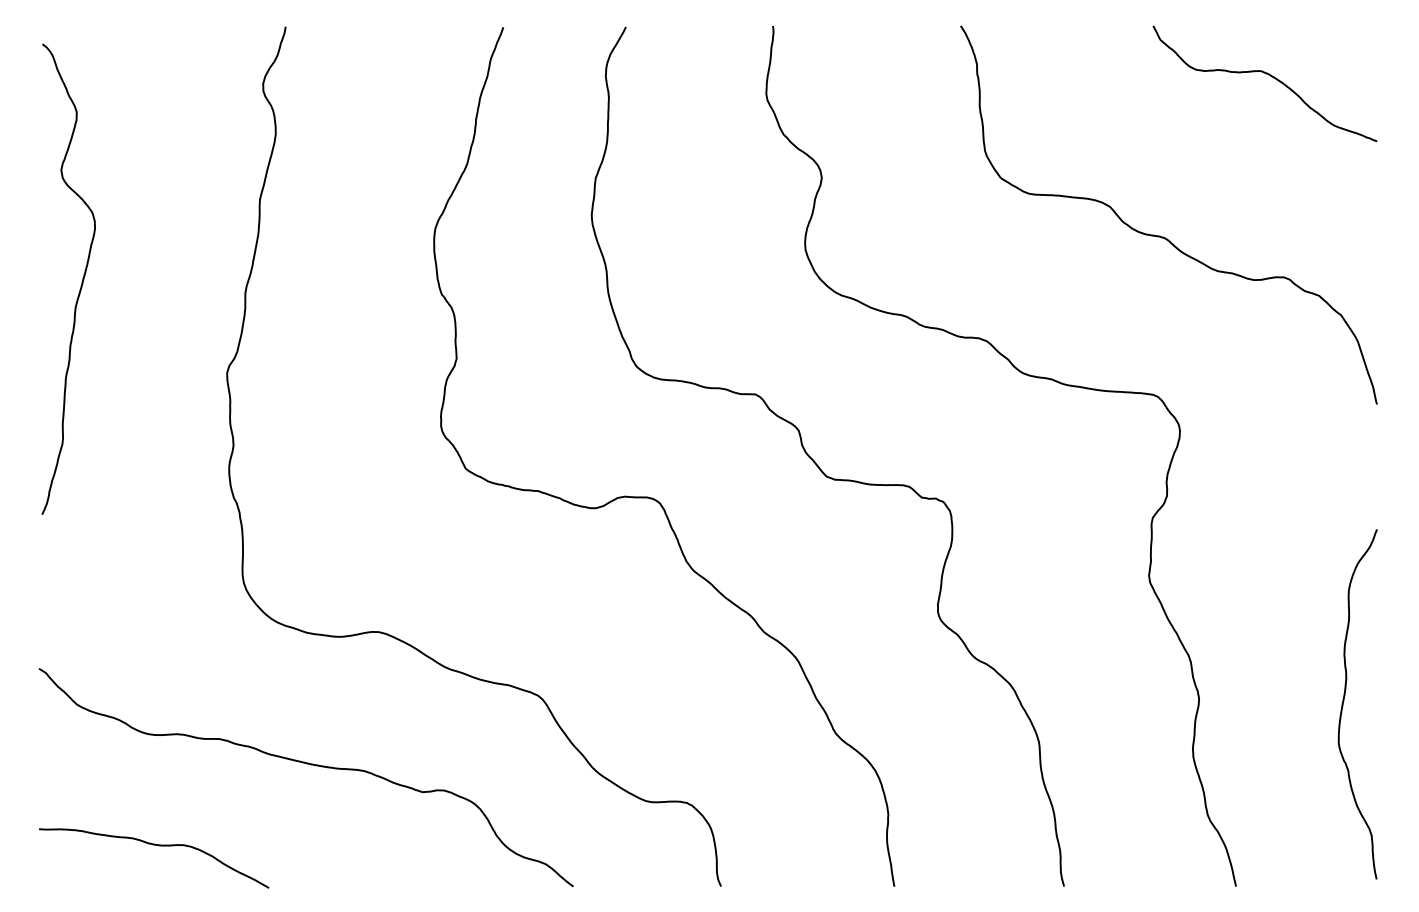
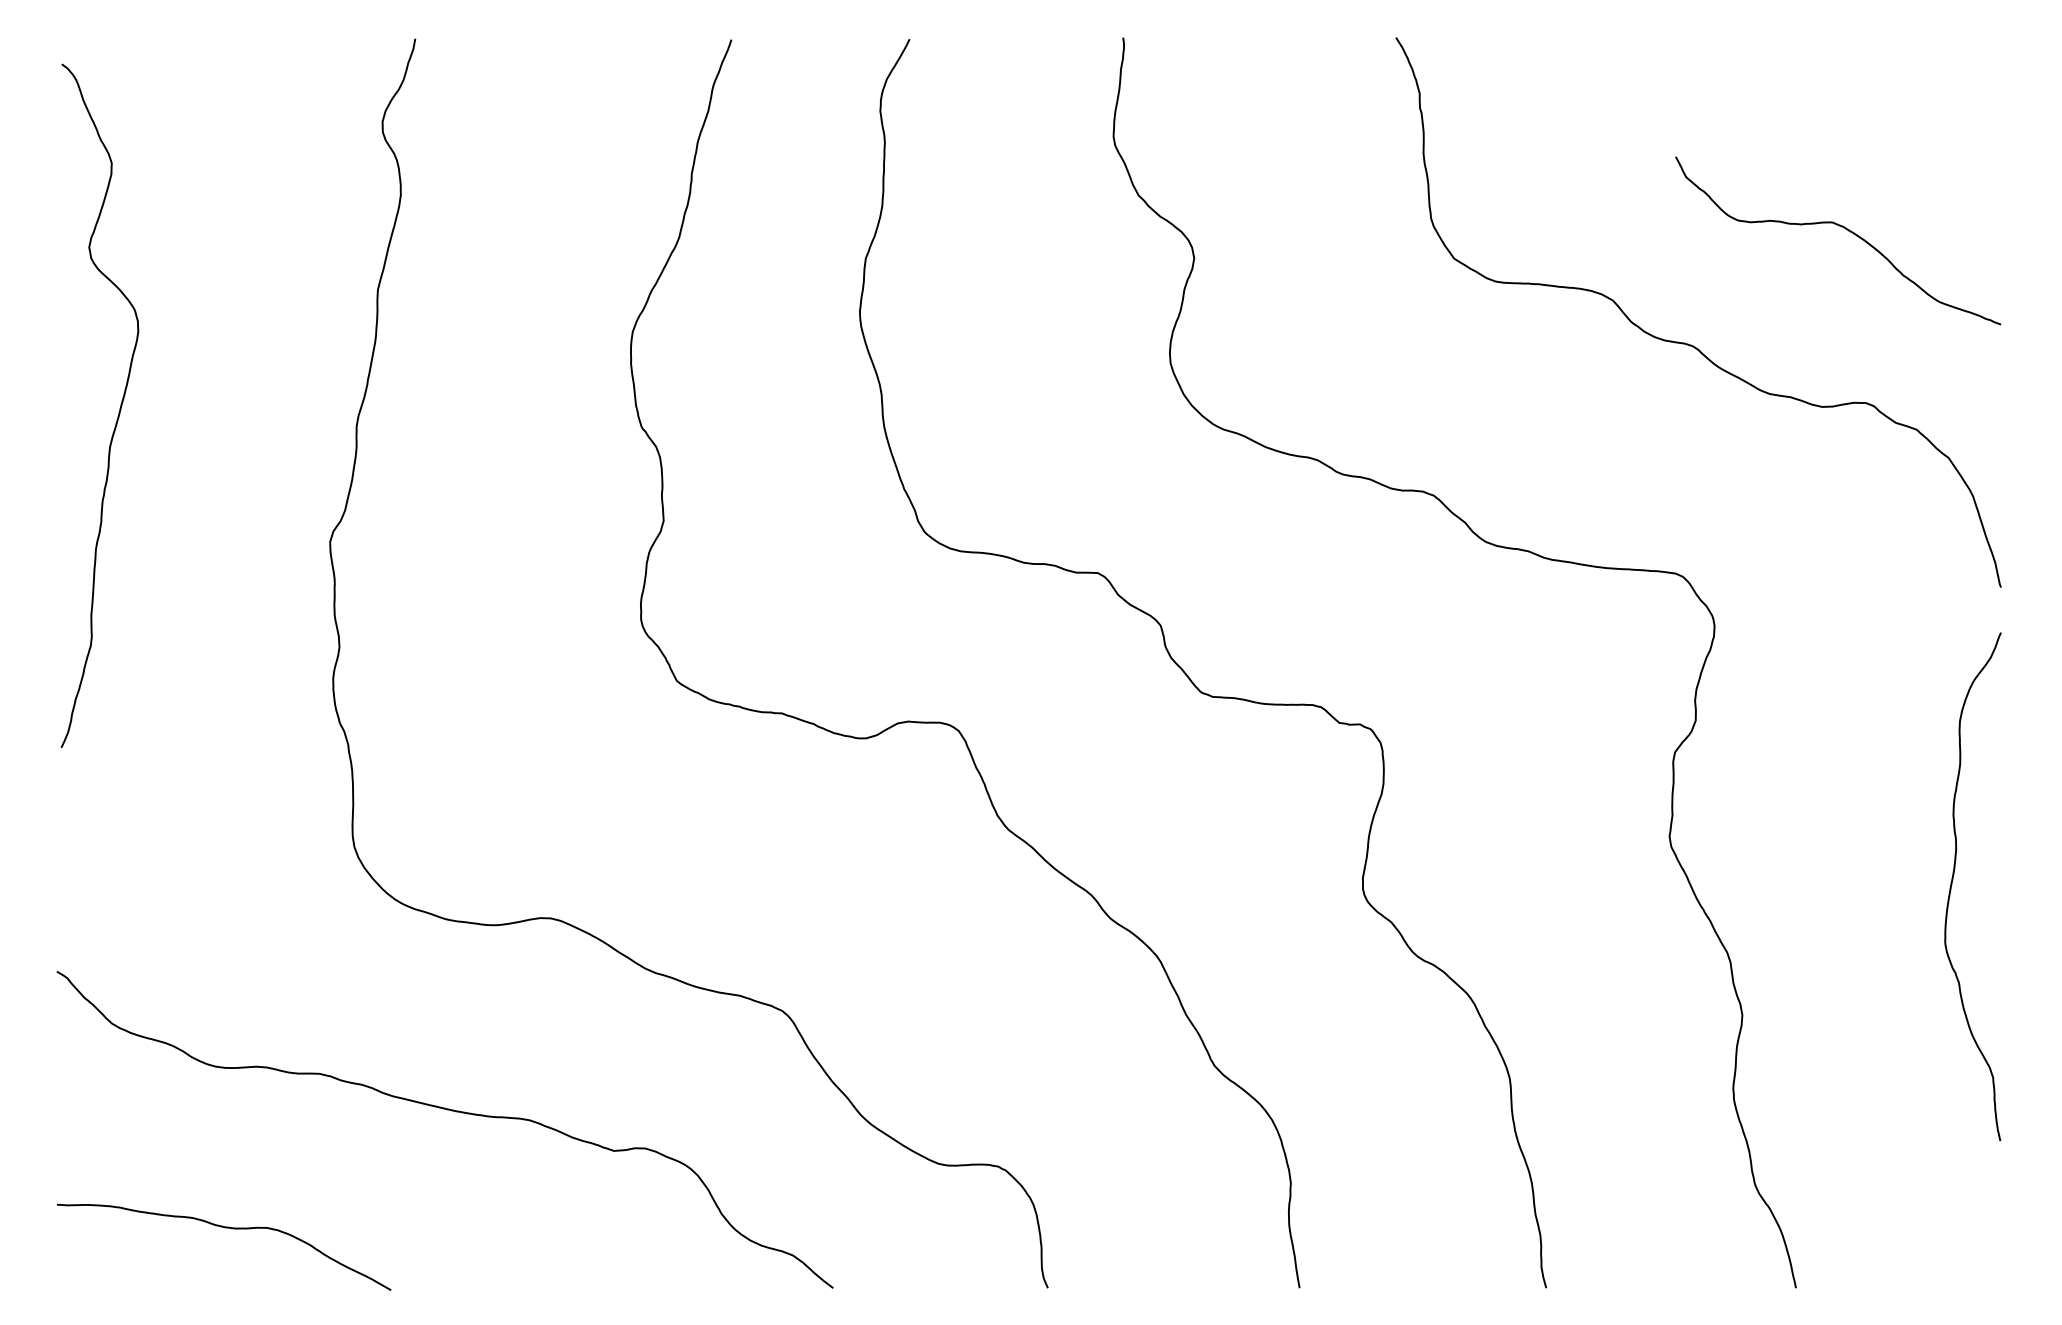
curve: (1268, 75) -> (1843, 228), moved
curve: (1344, 701) -> (1953, 882), moved

